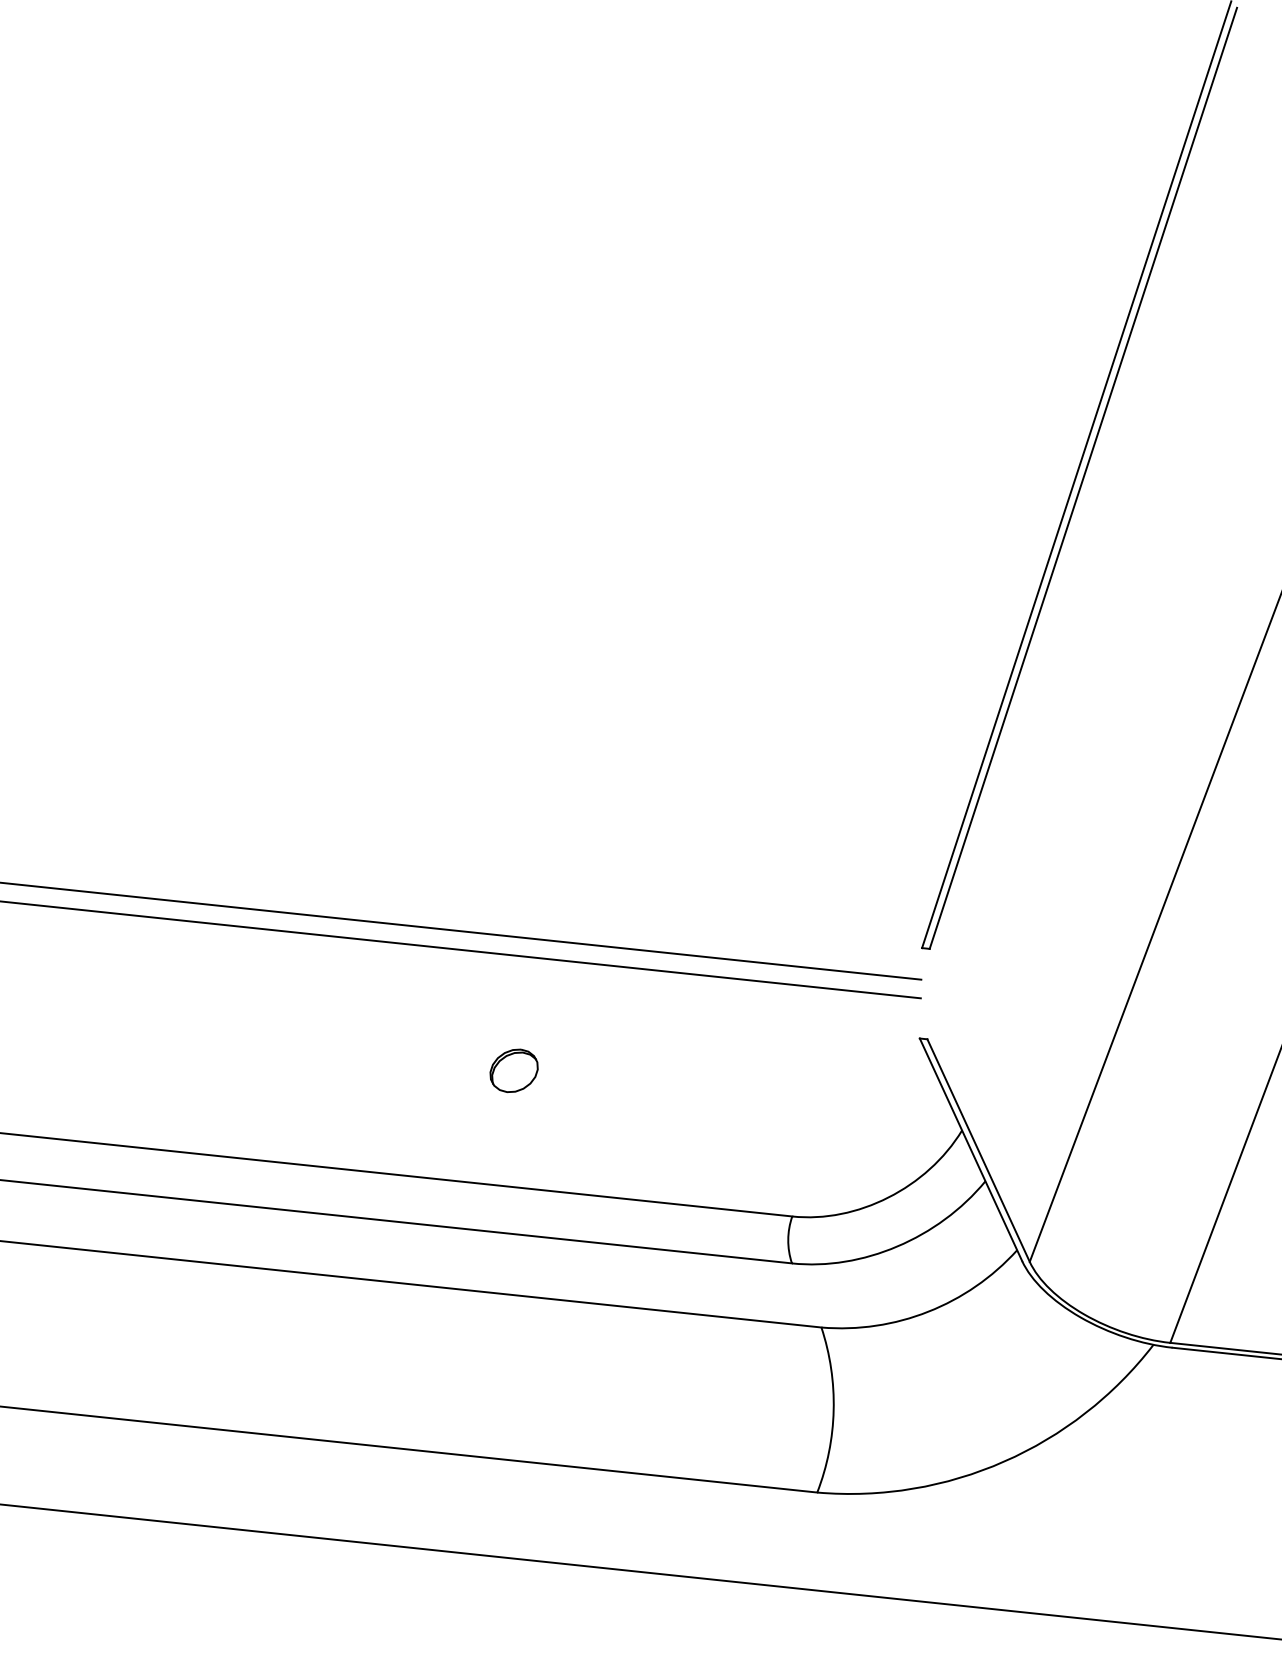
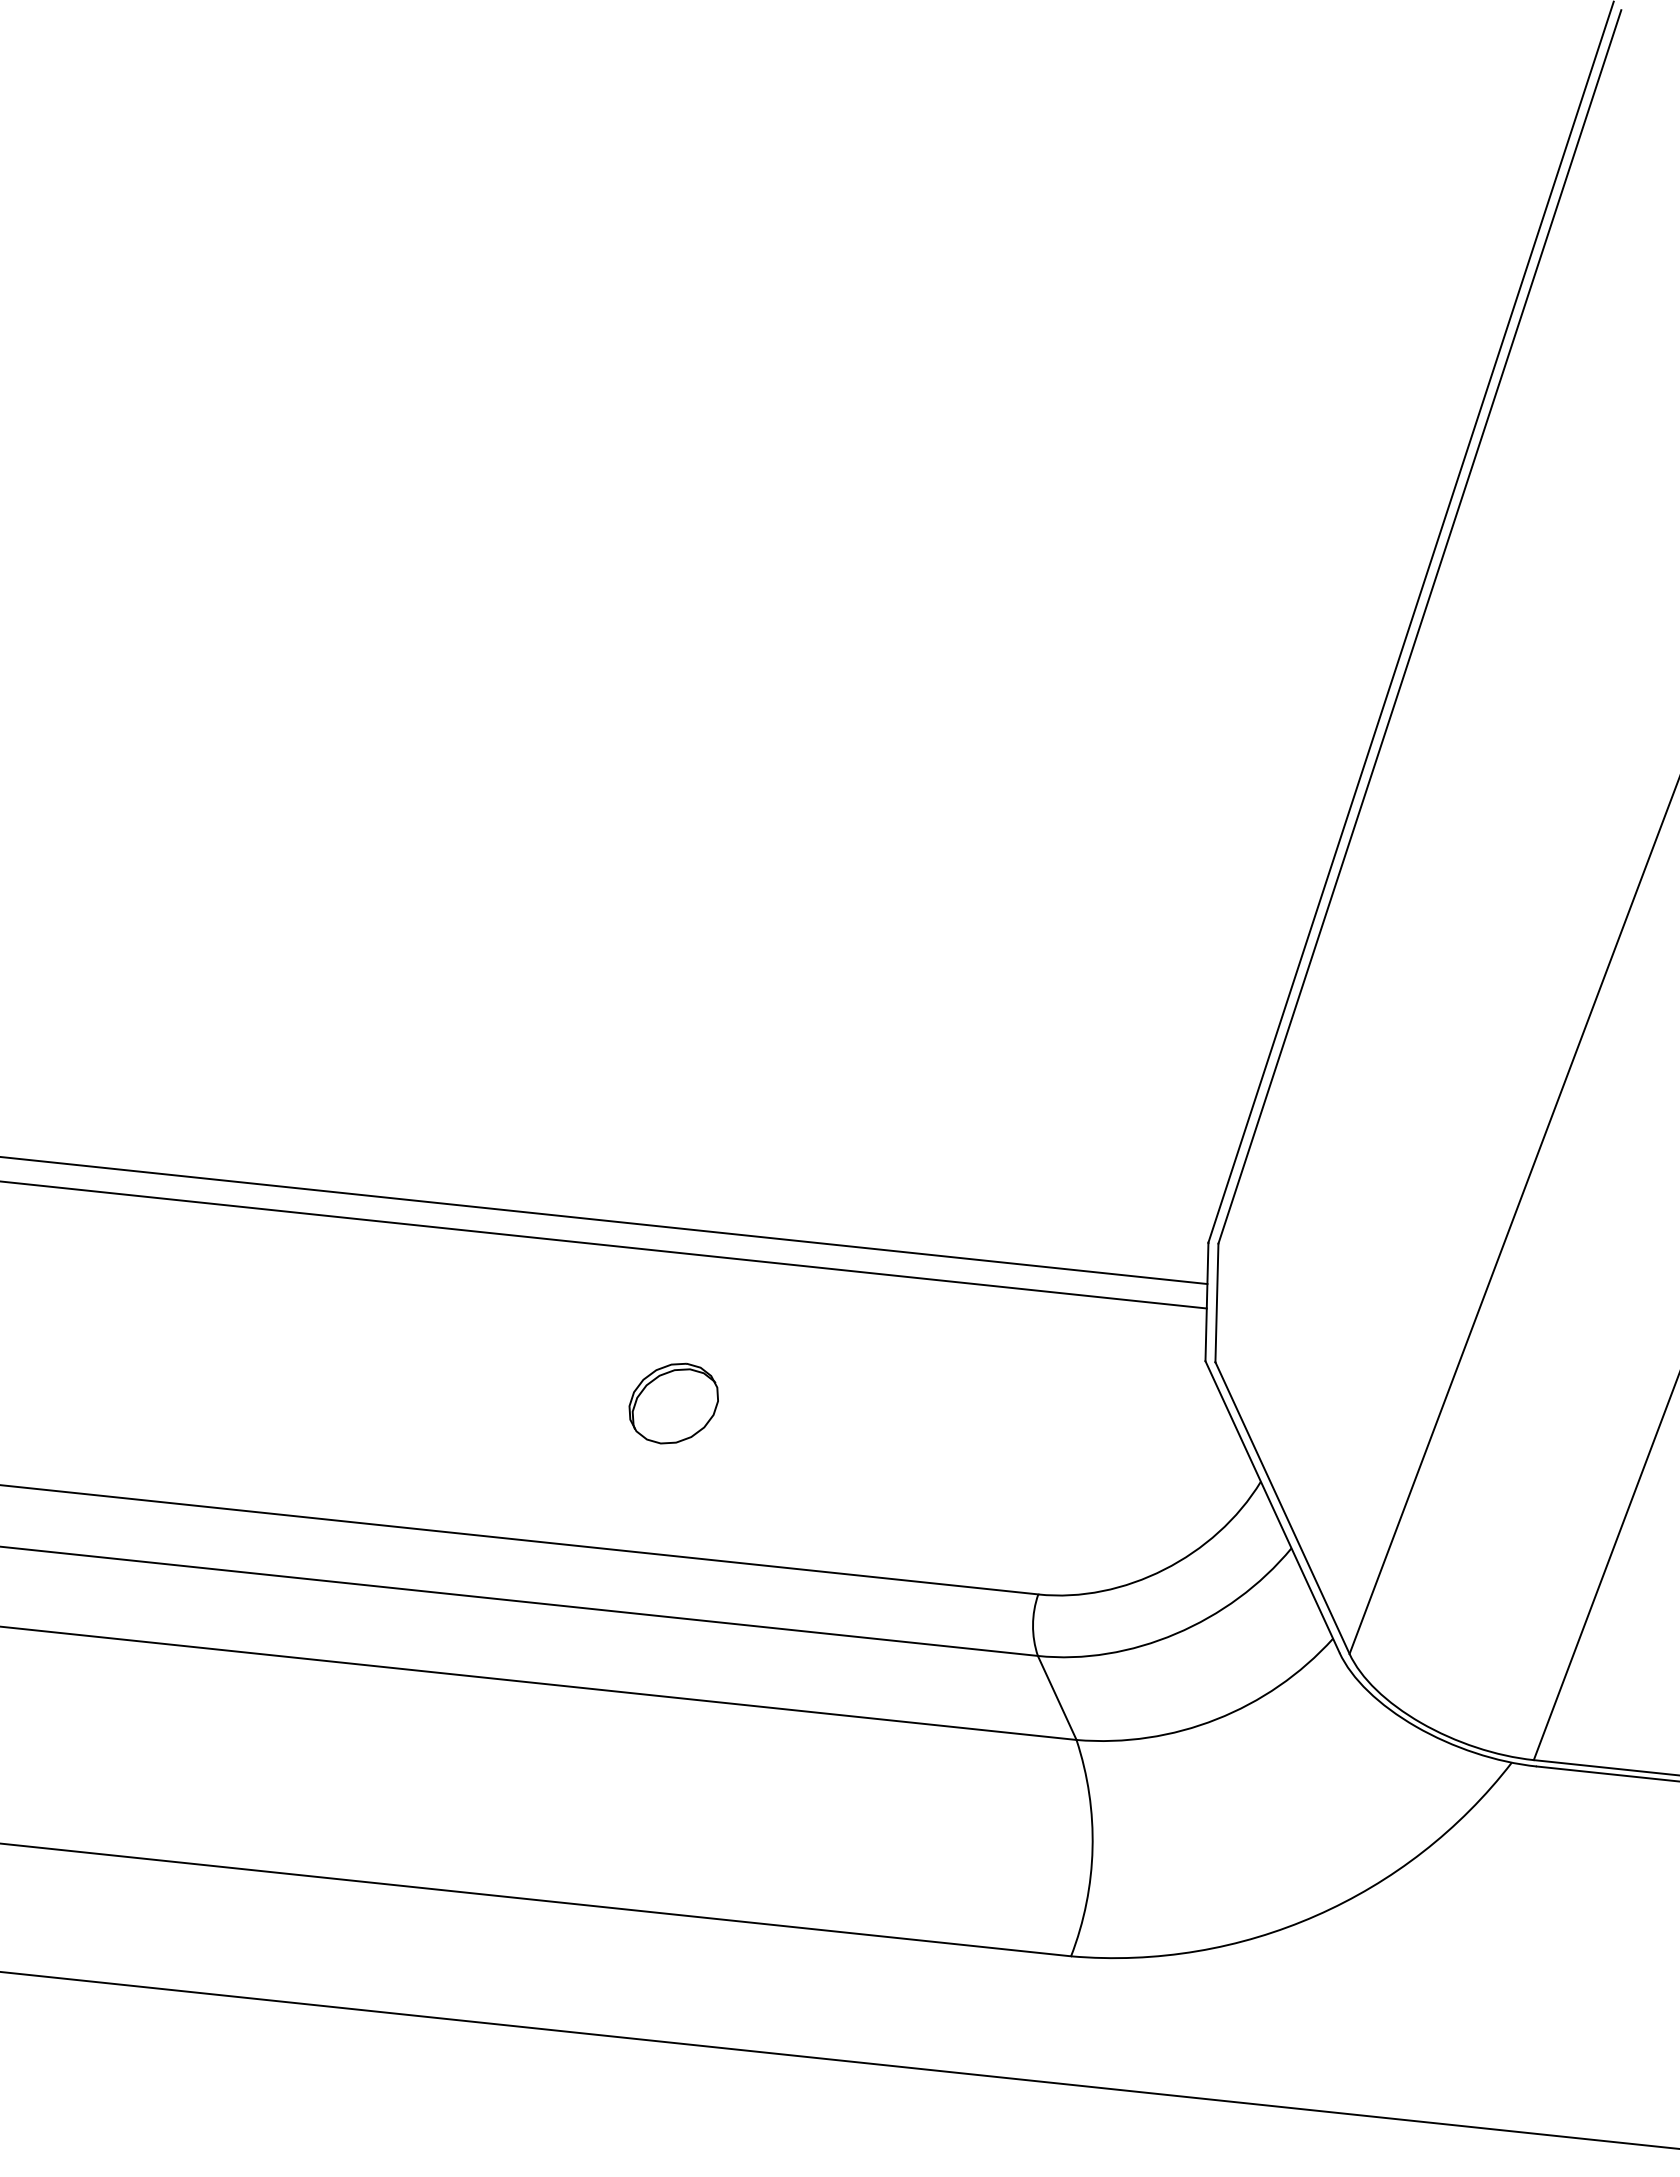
line: (920, 992) -> (1206, 1301), added
line: (928, 993) -> (1216, 1302), added
part: (513, 1070) -> (673, 1403), size x1.43
line: (806, 1295) -> (1056, 1697), added

